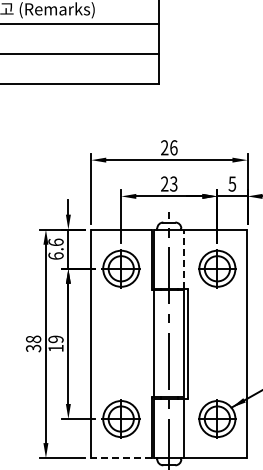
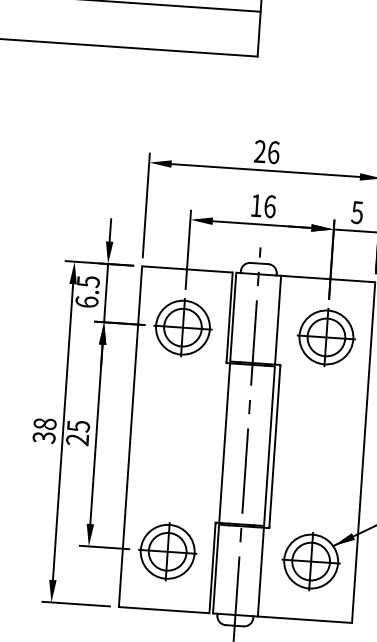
text: (169, 183) -> (263, 205), 23 -> 16
text: (55, 242) -> (87, 281), 6.6 -> 6.5
line: (184, 259) -> (278, 320), dashed -> solid
text: (55, 343) -> (77, 432), 19 -> 25
line: (121, 458) -> (164, 610), dashed -> solid

